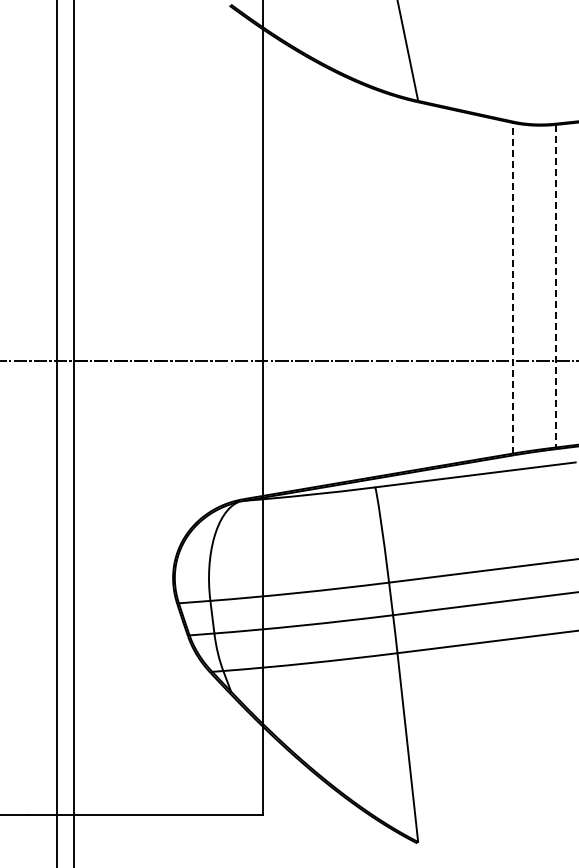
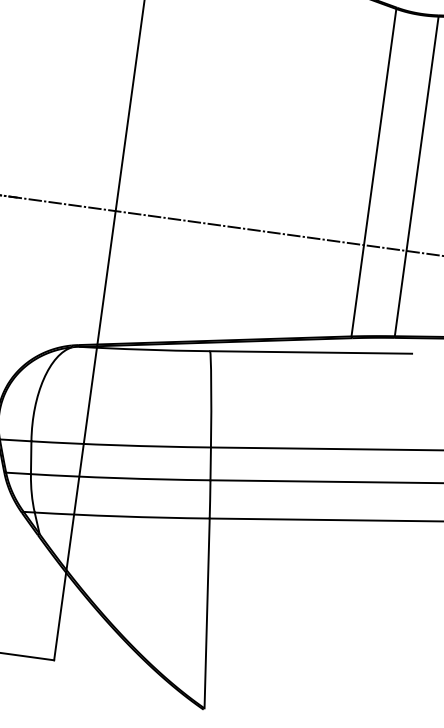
line: (556, 286) -> (416, 176), dashed -> solid
line: (513, 287) -> (374, 171), dashed -> solid

